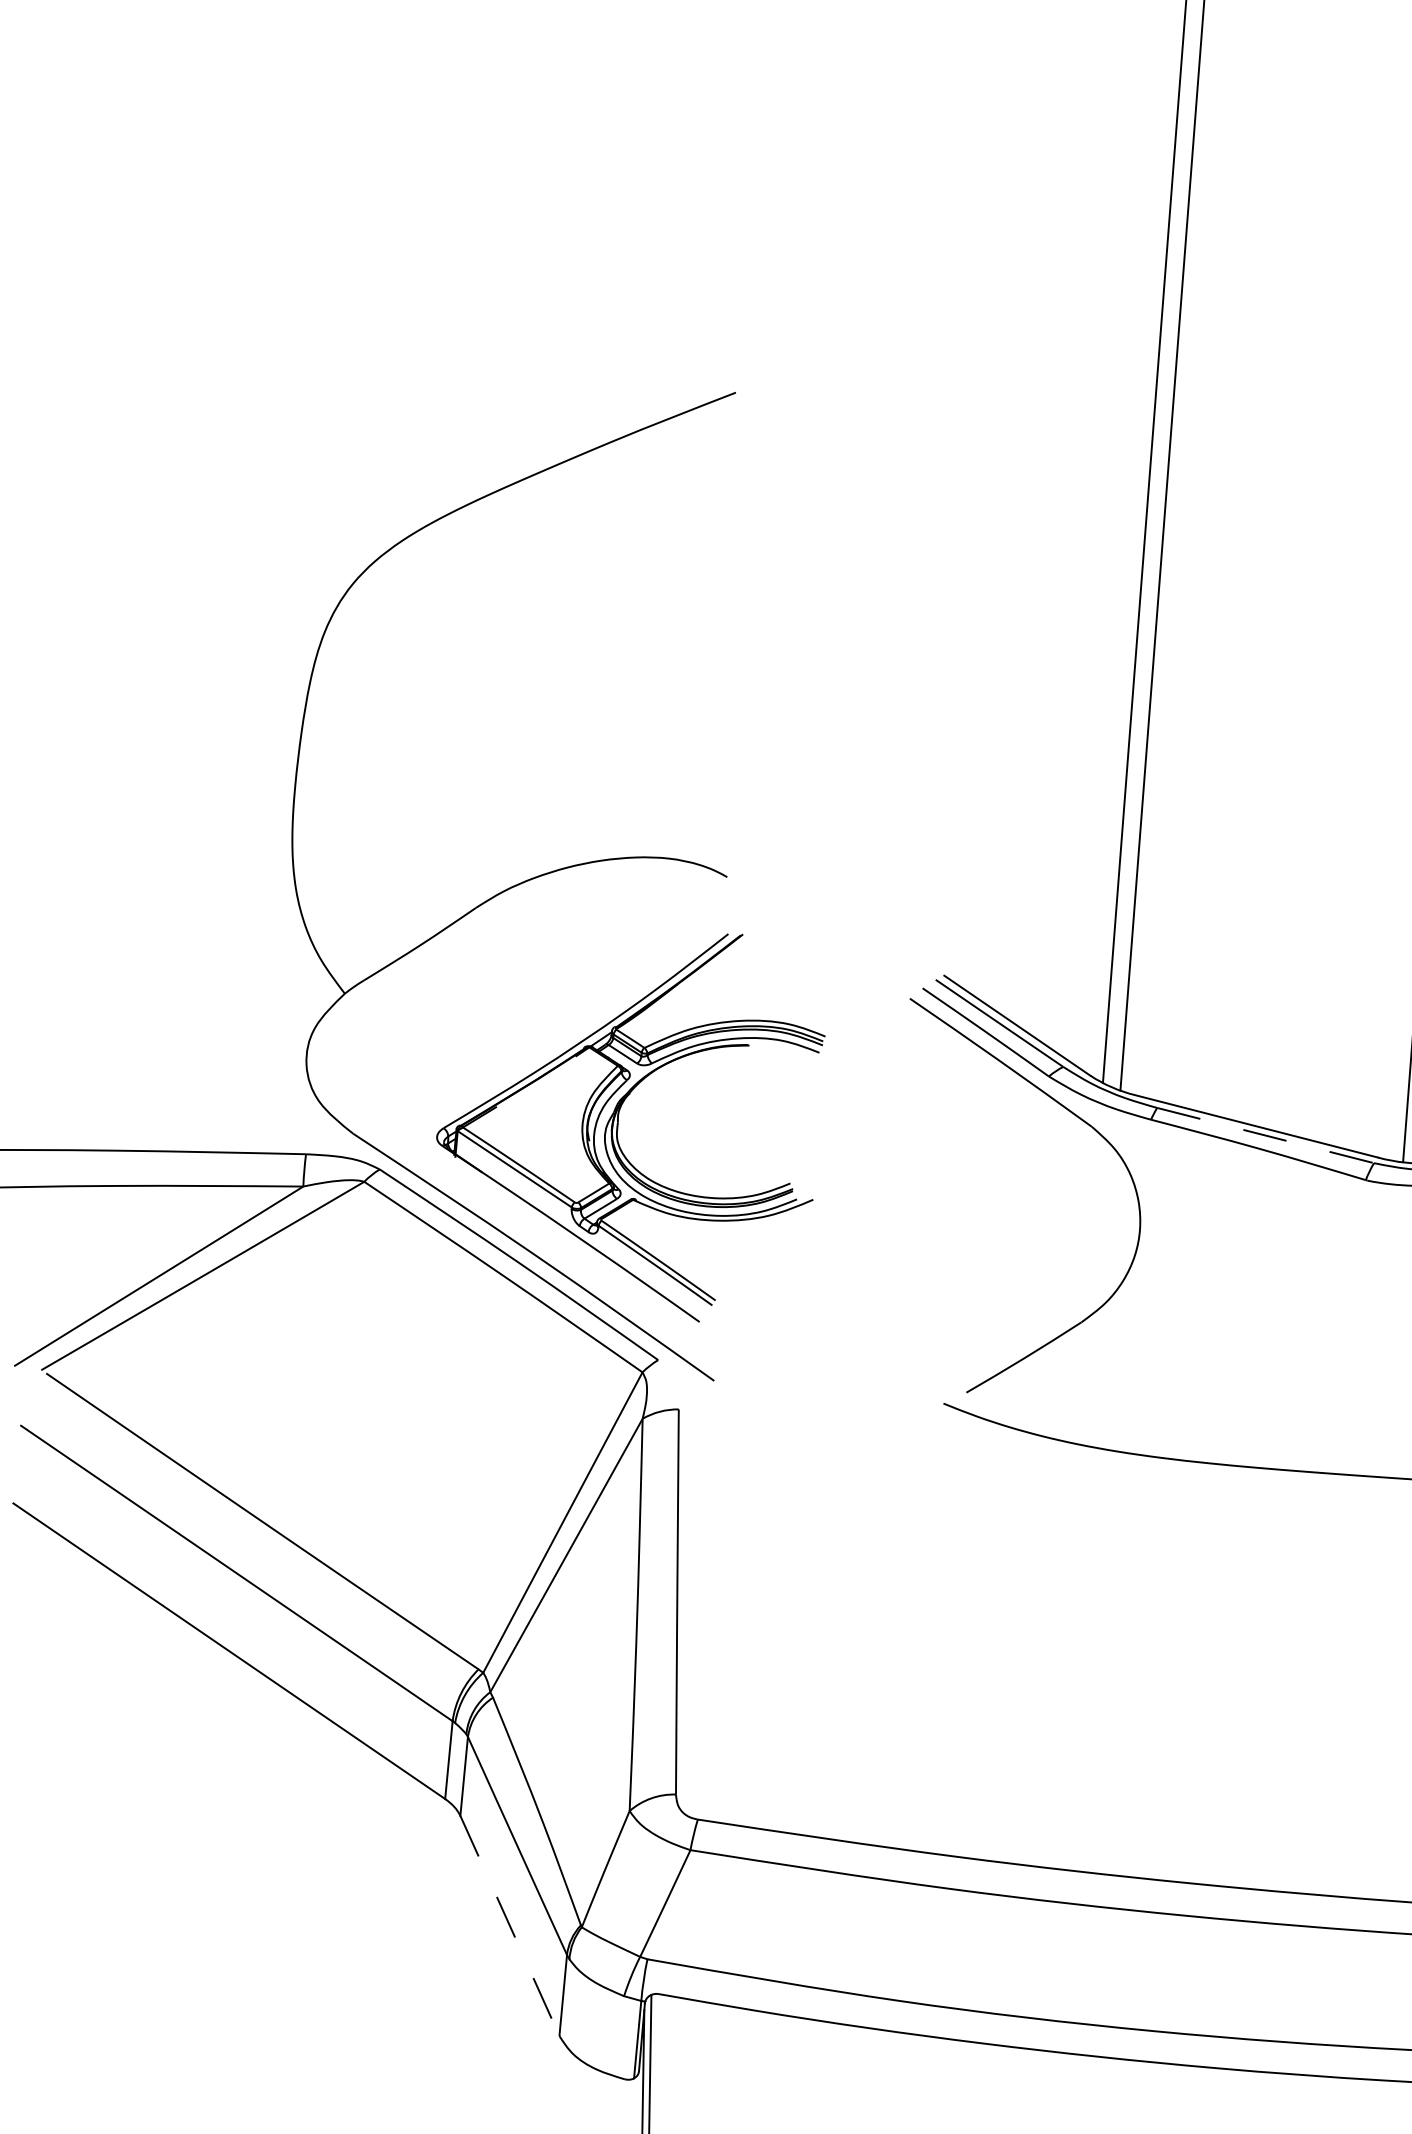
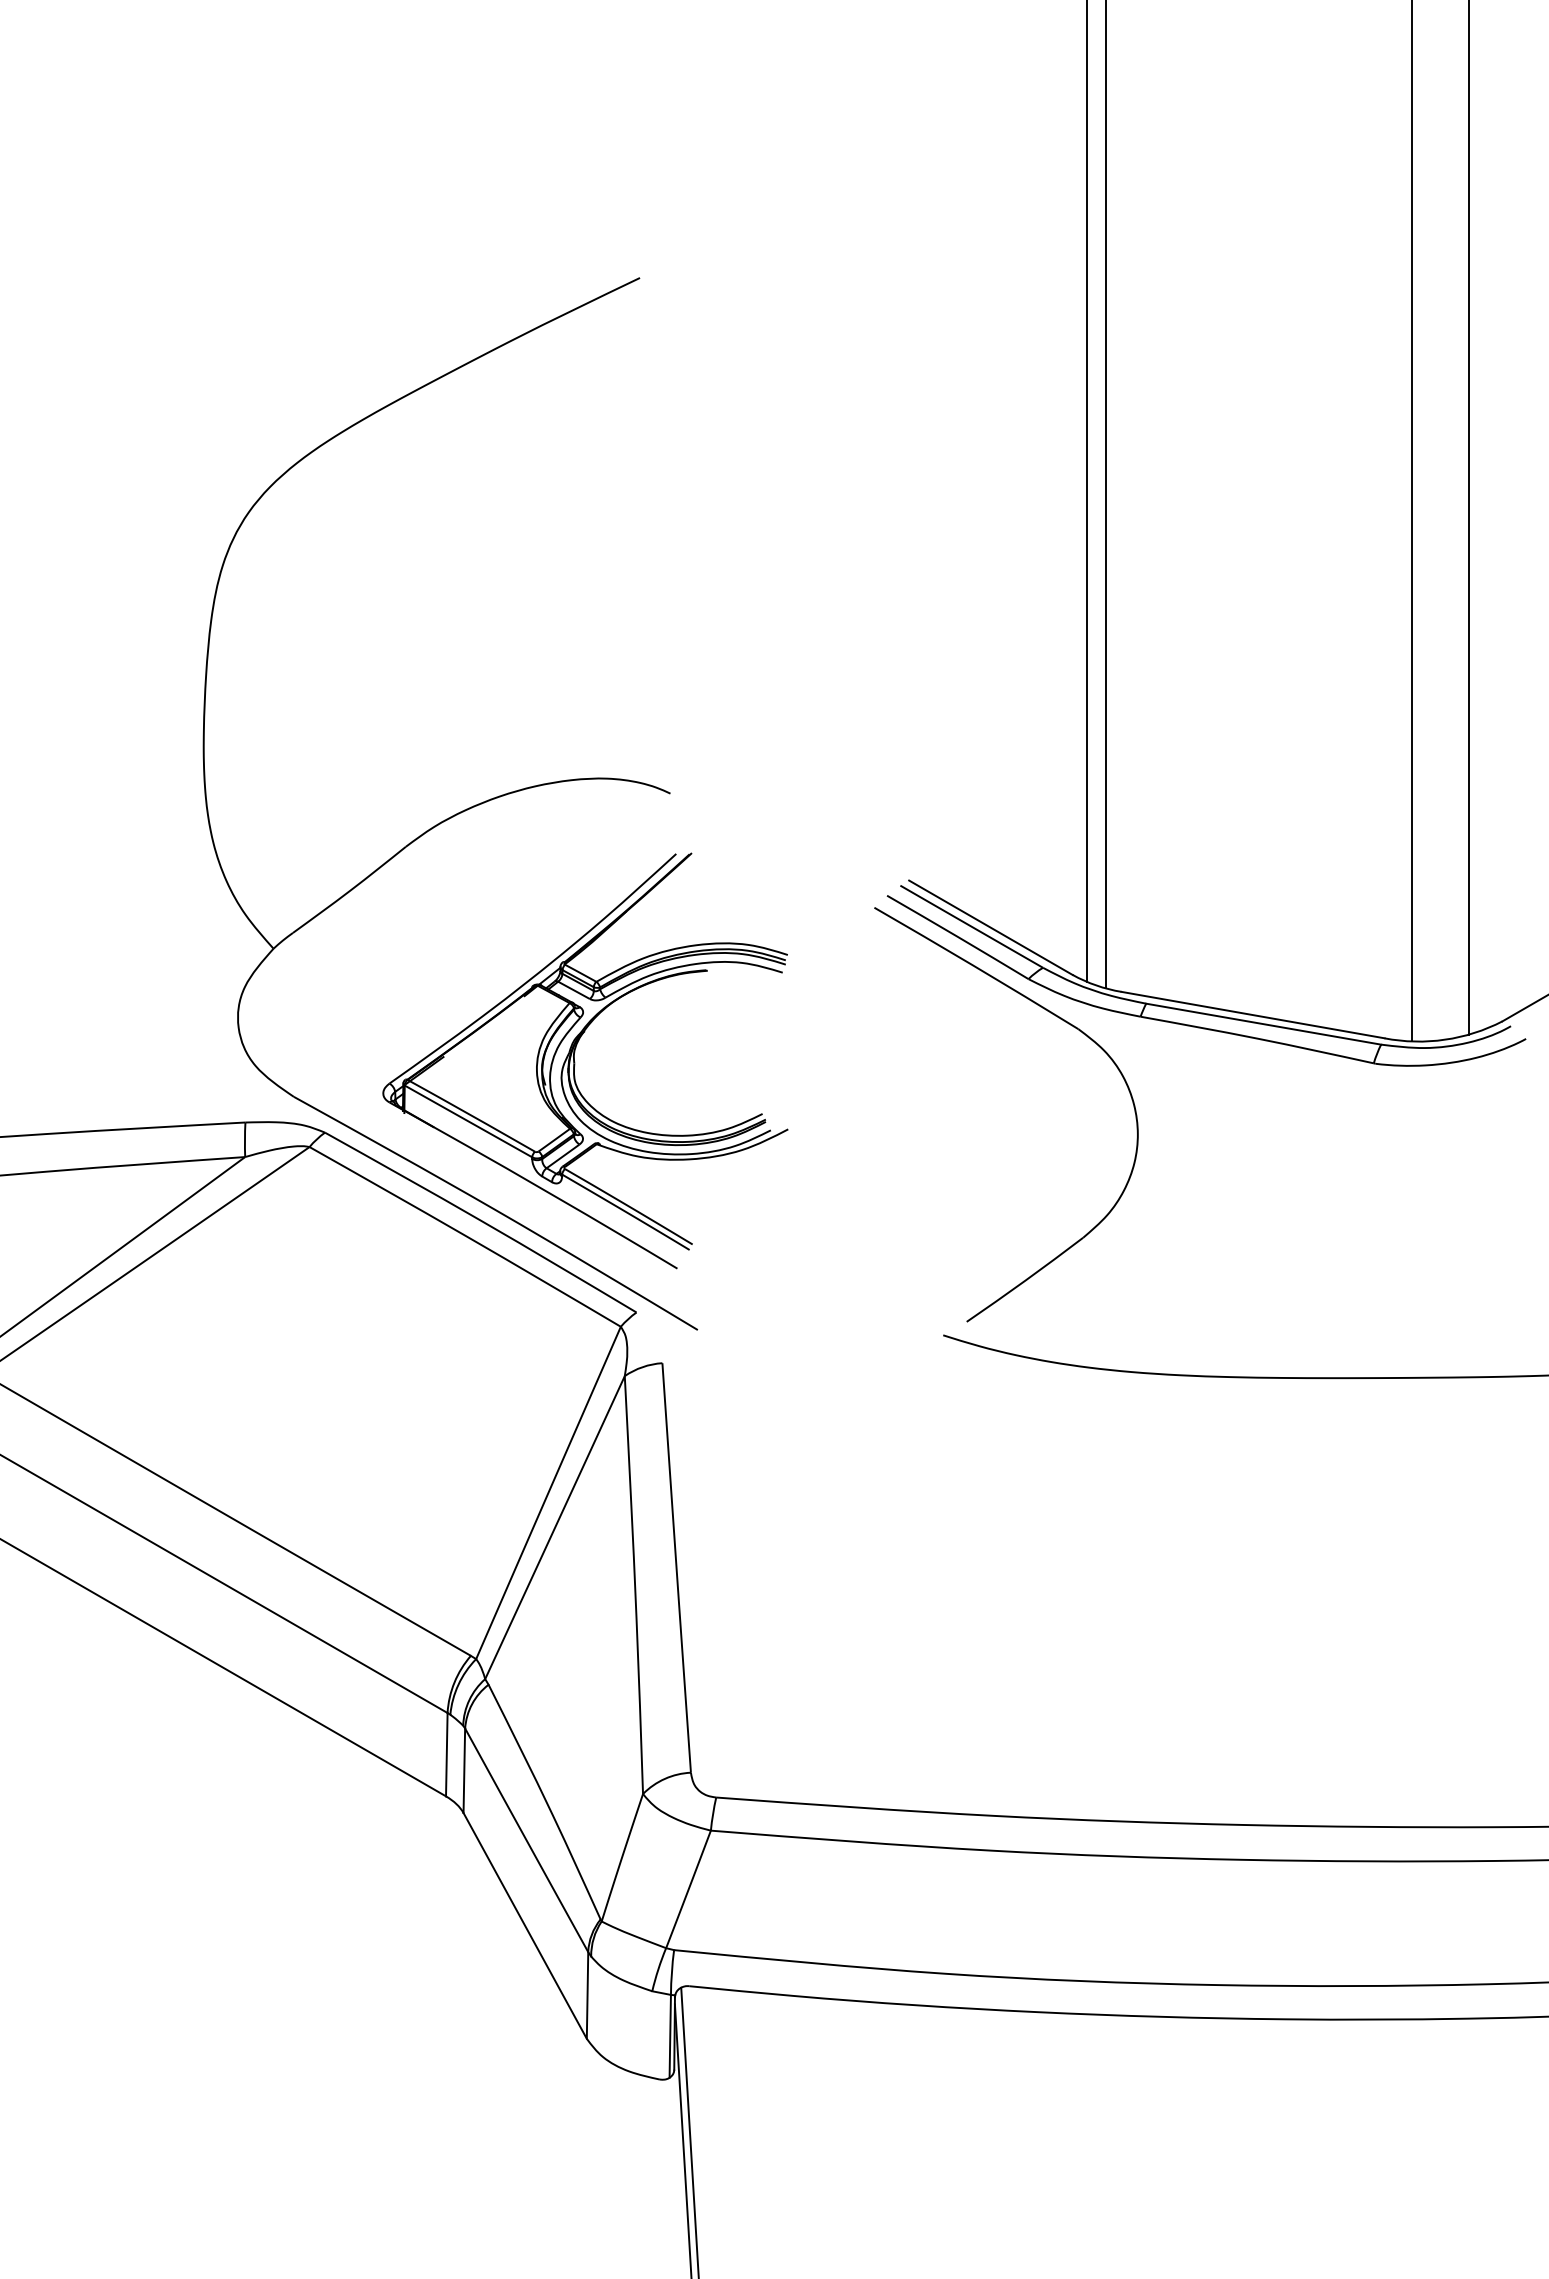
line: (1266, 1135) -> (1264, 1024), dashed -> solid
line: (510, 1925) -> (525, 1925), dashed -> solid

